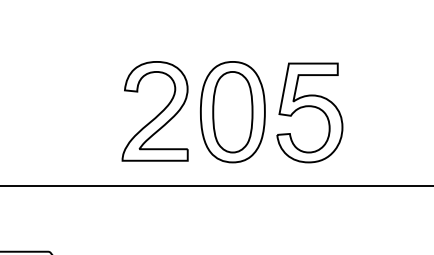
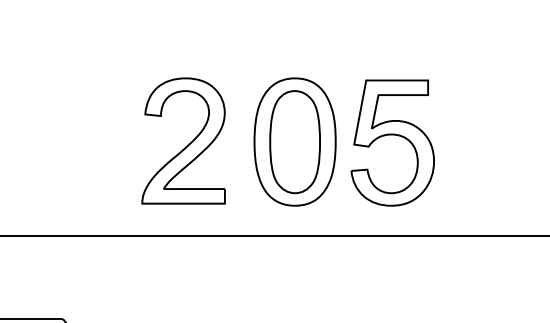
part: (155, 110) -> (183, 140), moved

